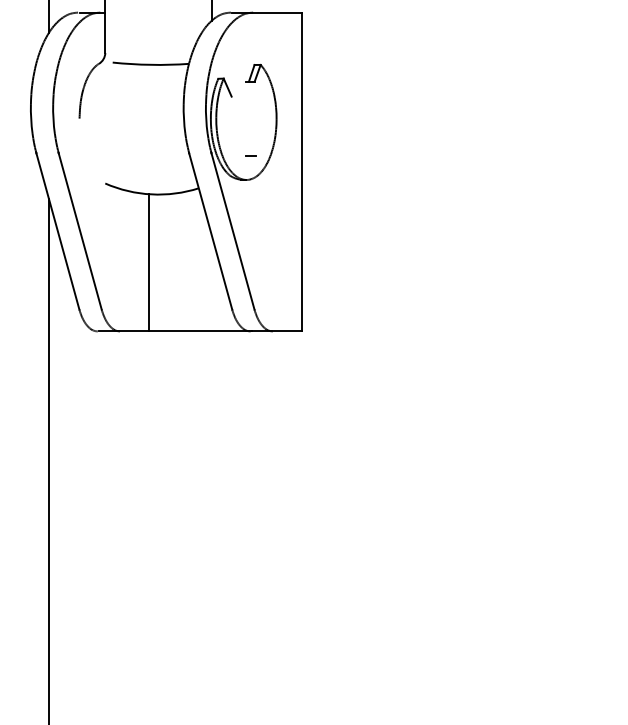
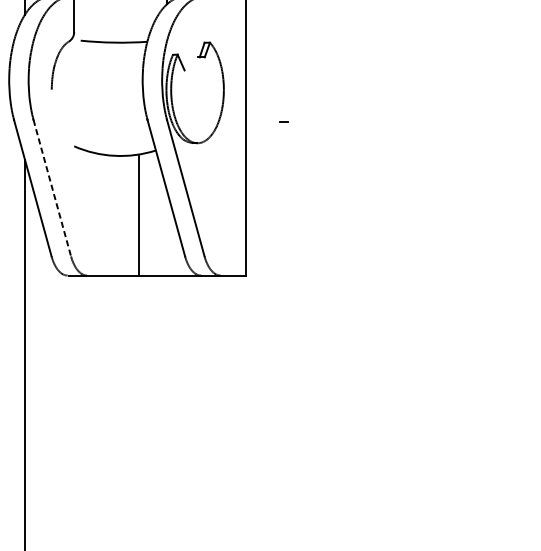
line: (250, 155) -> (283, 121), moved
line: (80, 231) -> (52, 188), solid -> dashed
line: (149, 262) -> (139, 215), moved

